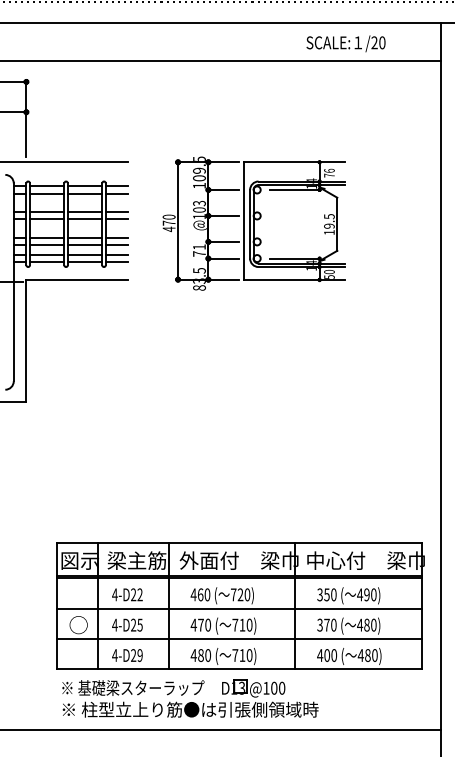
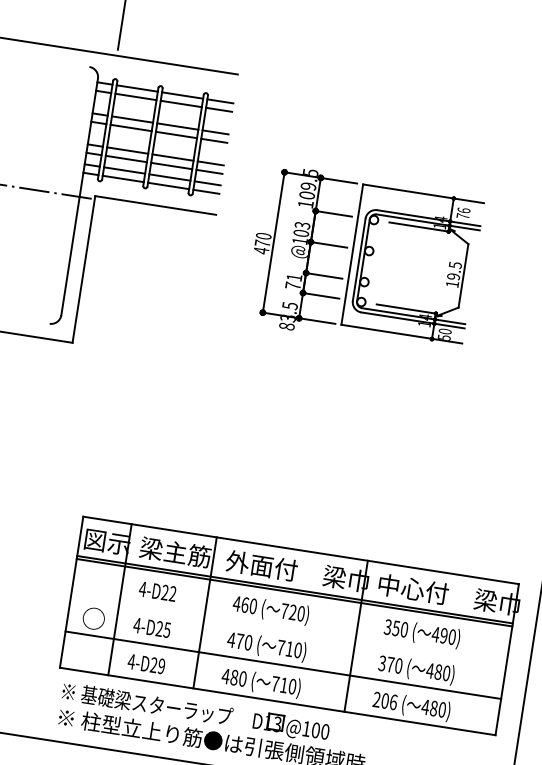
part: (253, 223) -> (363, 259), moved
line: (239, 608) -> (289, 628), removed
text: (327, 655) -> (385, 701), 400 -> 206

